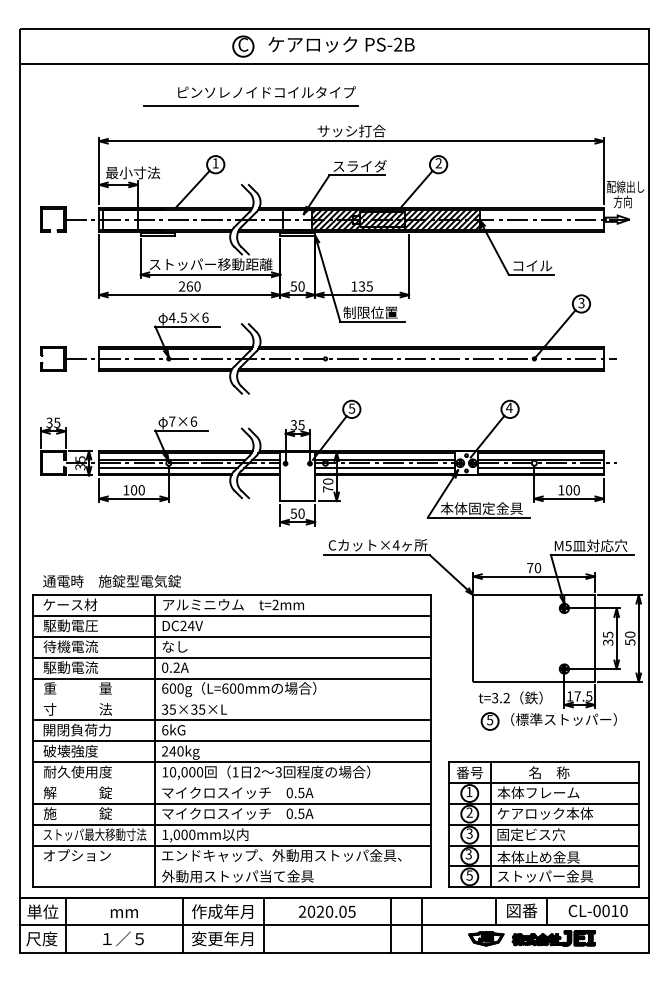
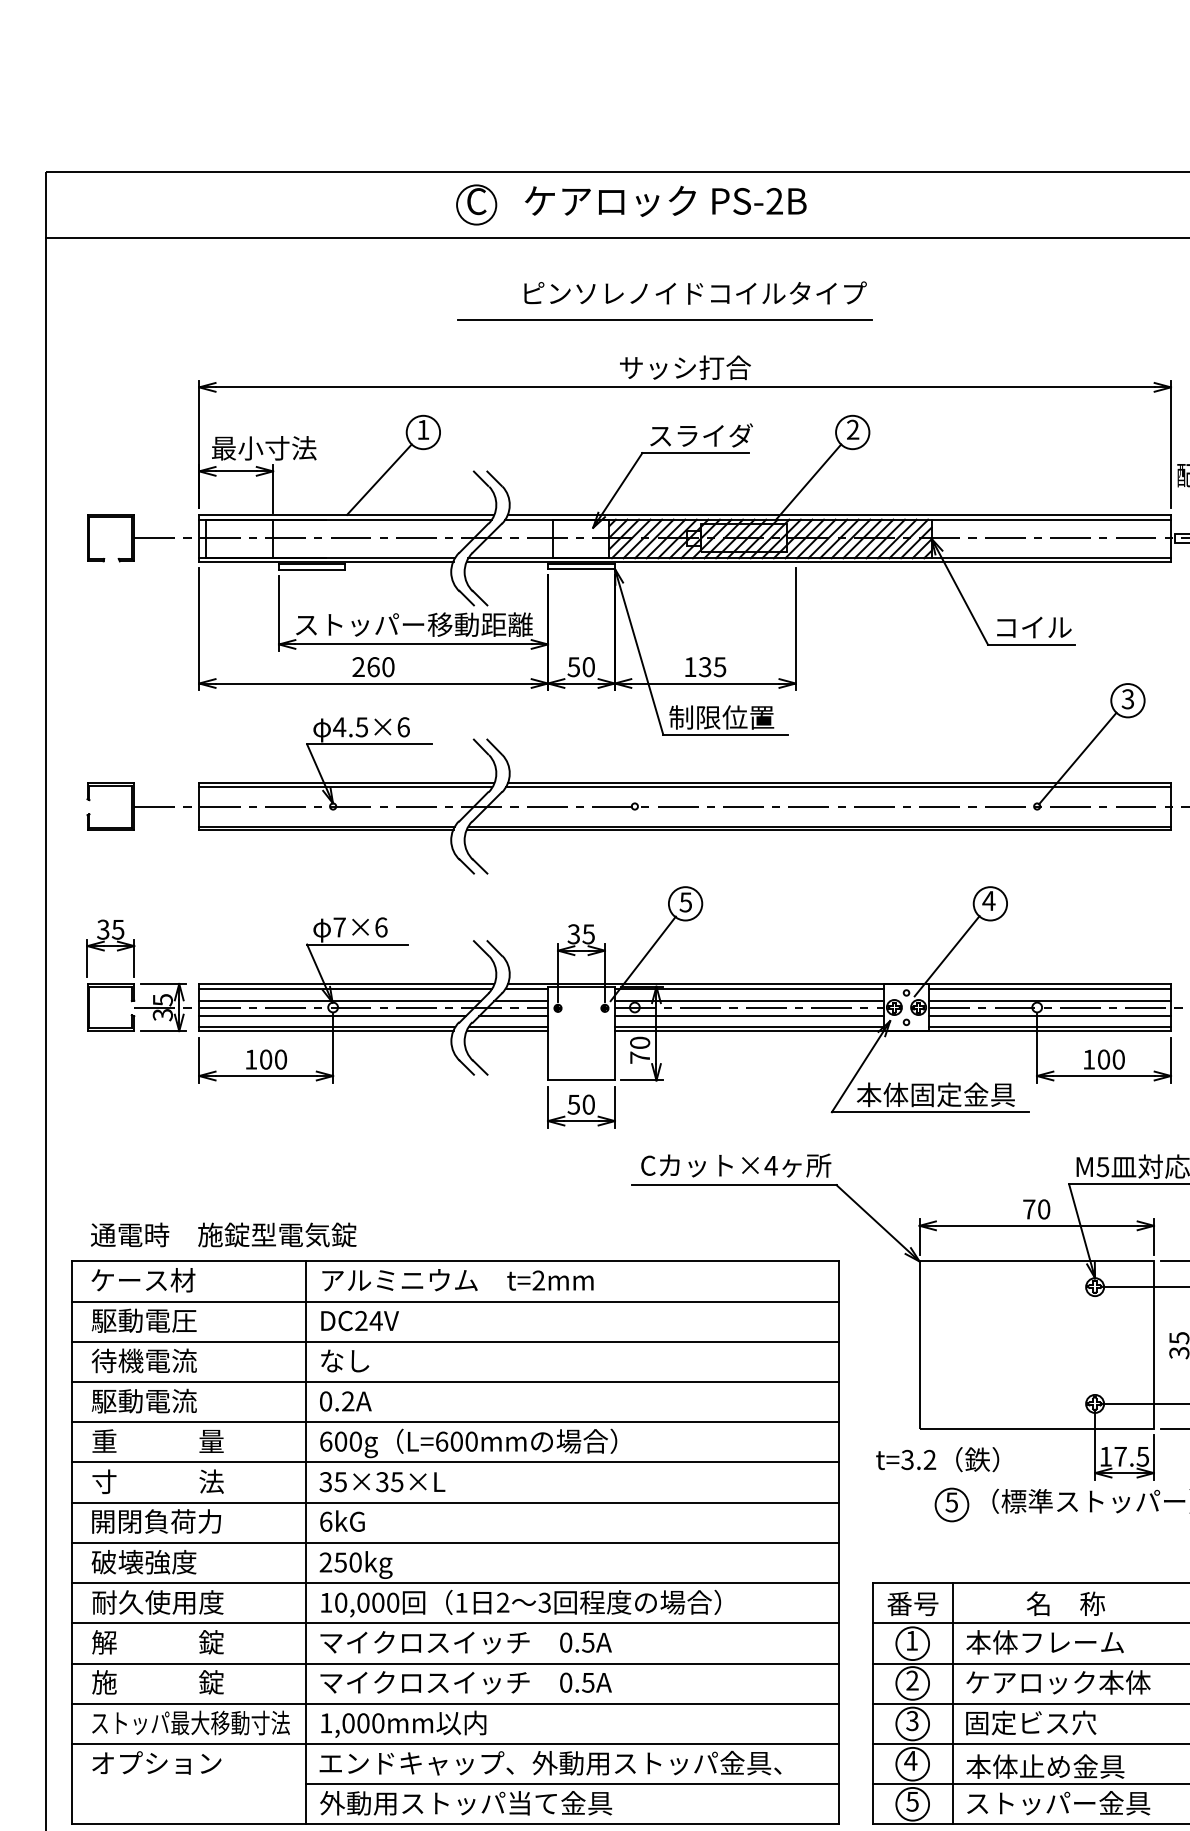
part: (250, 96) -> (663, 301), moved
text: (510, 697) -> (937, 1458), moved
line: (232, 699) -> (455, 1462), added
text: (172, 751) -> (340, 1562), 240kg -> 250kg
line: (232, 782) -> (455, 1622), added
text: (468, 854) -> (910, 1761), 3 -> 4
line: (292, 866) -> (571, 1784), added

